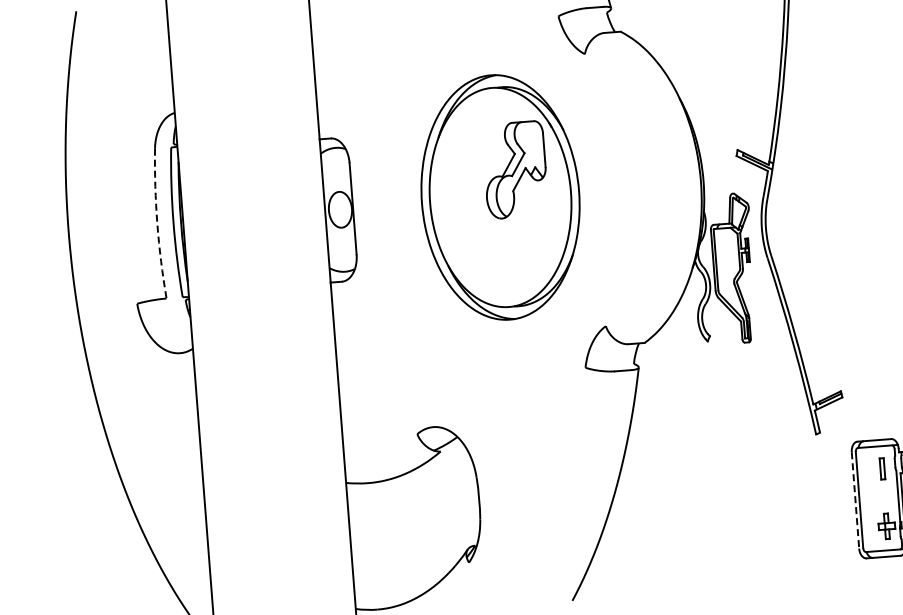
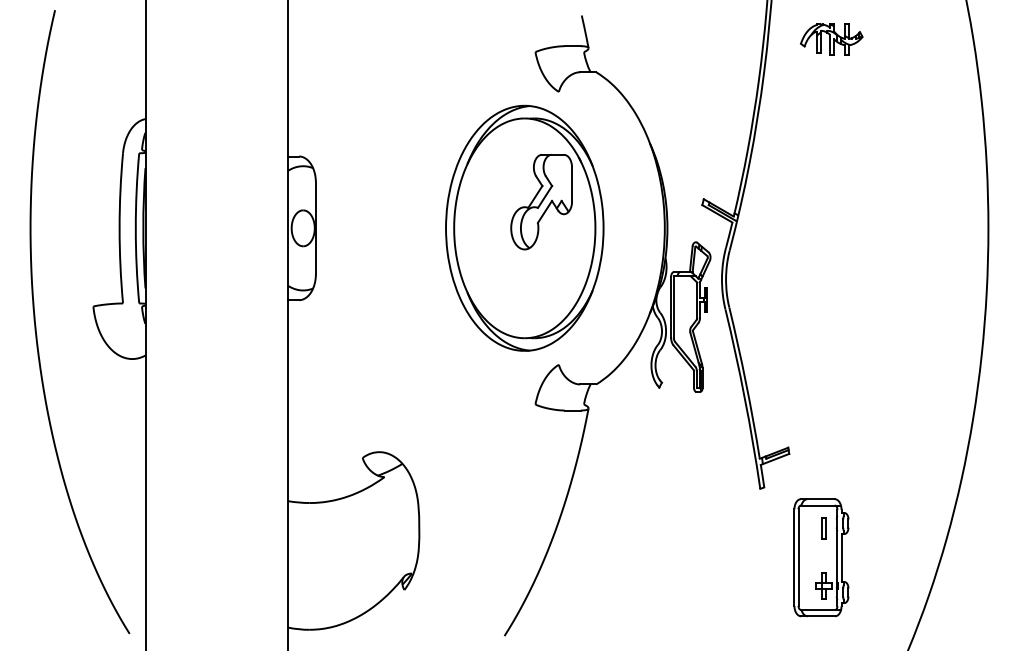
part: (500, 196) -> (524, 227), moved
arc: (157, 224) -> (119, 228), dashed -> solid
line: (855, 501) -> (794, 558), dashed -> solid

